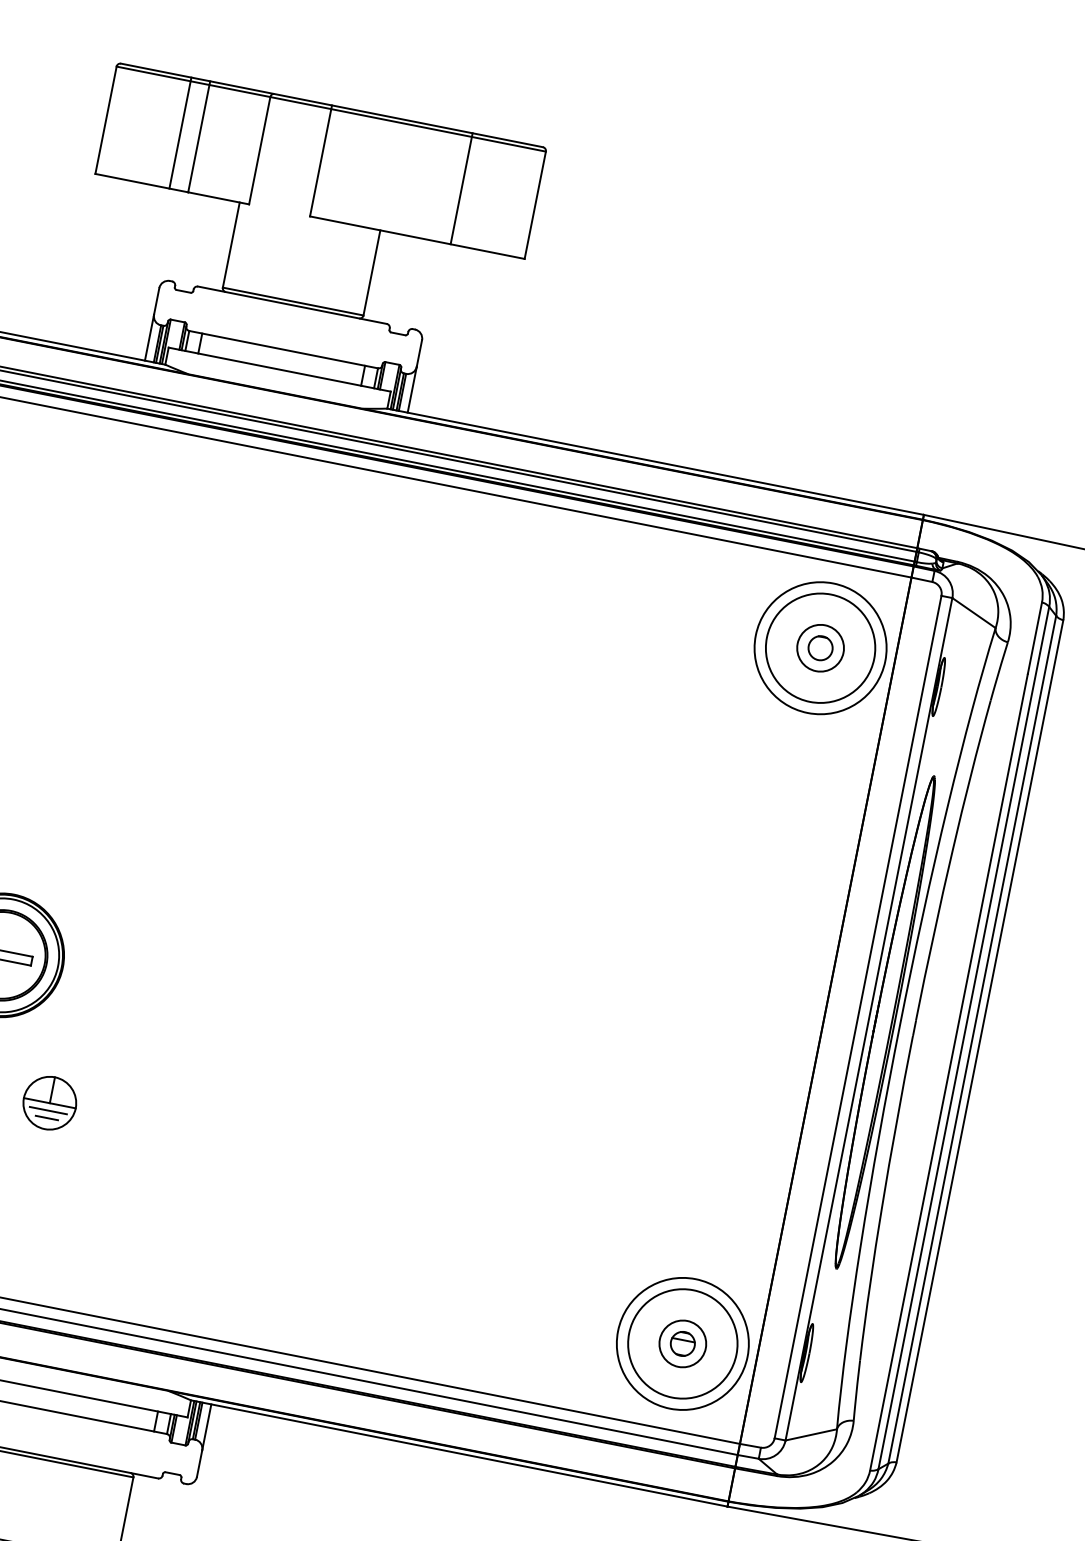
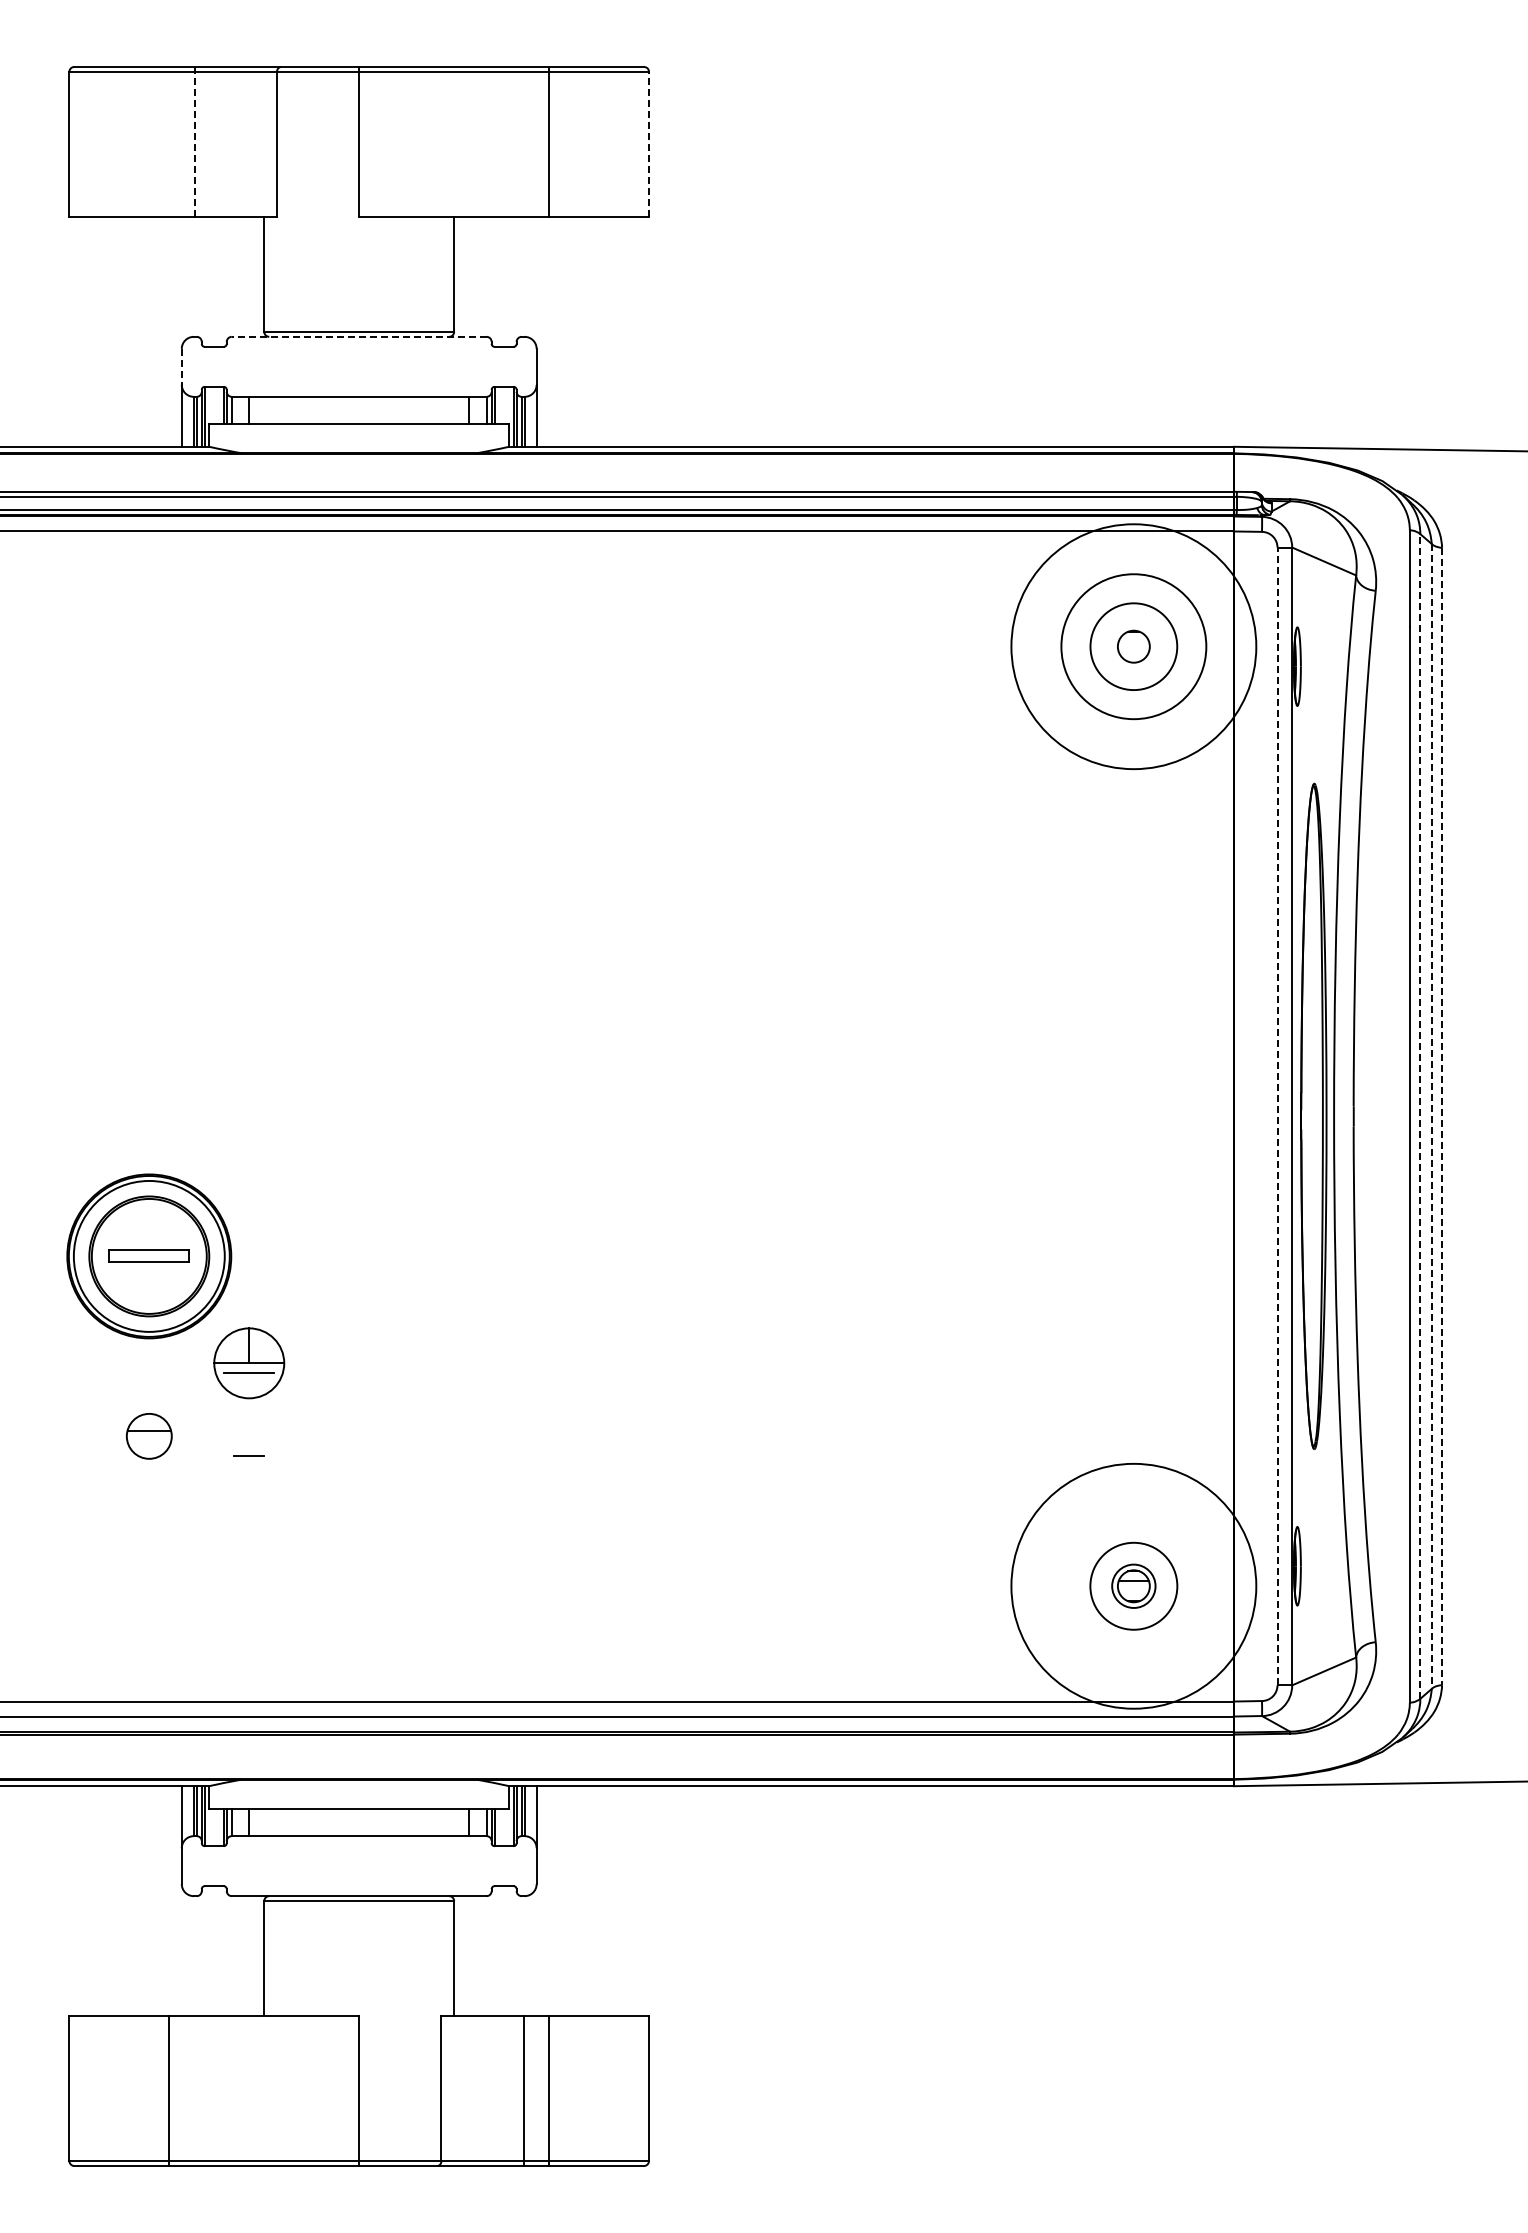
line: (180, 132) -> (169, 141), removed
line: (199, 136) -> (194, 141), solid -> dashed
line: (535, 204) -> (649, 143), solid -> dashed
line: (156, 301) -> (181, 366), solid -> dashed
line: (291, 304) -> (358, 336), solid -> dashed
circle: (820, 648) -> (1133, 646), size x1.4
circle: (820, 648) -> (1133, 646), size x1.4
line: (858, 1017) -> (1277, 1116), solid -> dashed
line: (963, 1038) -> (1420, 1116), solid -> dashed
line: (972, 1039) -> (1431, 1116), solid -> dashed
line: (980, 1041) -> (1442, 1116), solid -> dashed
part: (50, 1103) -> (249, 1363), moved
circle: (682, 1343) -> (1133, 1585), size x0.6
circle: (682, 1343) -> (1133, 1585), size x1.4
circle: (682, 1344) -> (1133, 1586), size x0.7

